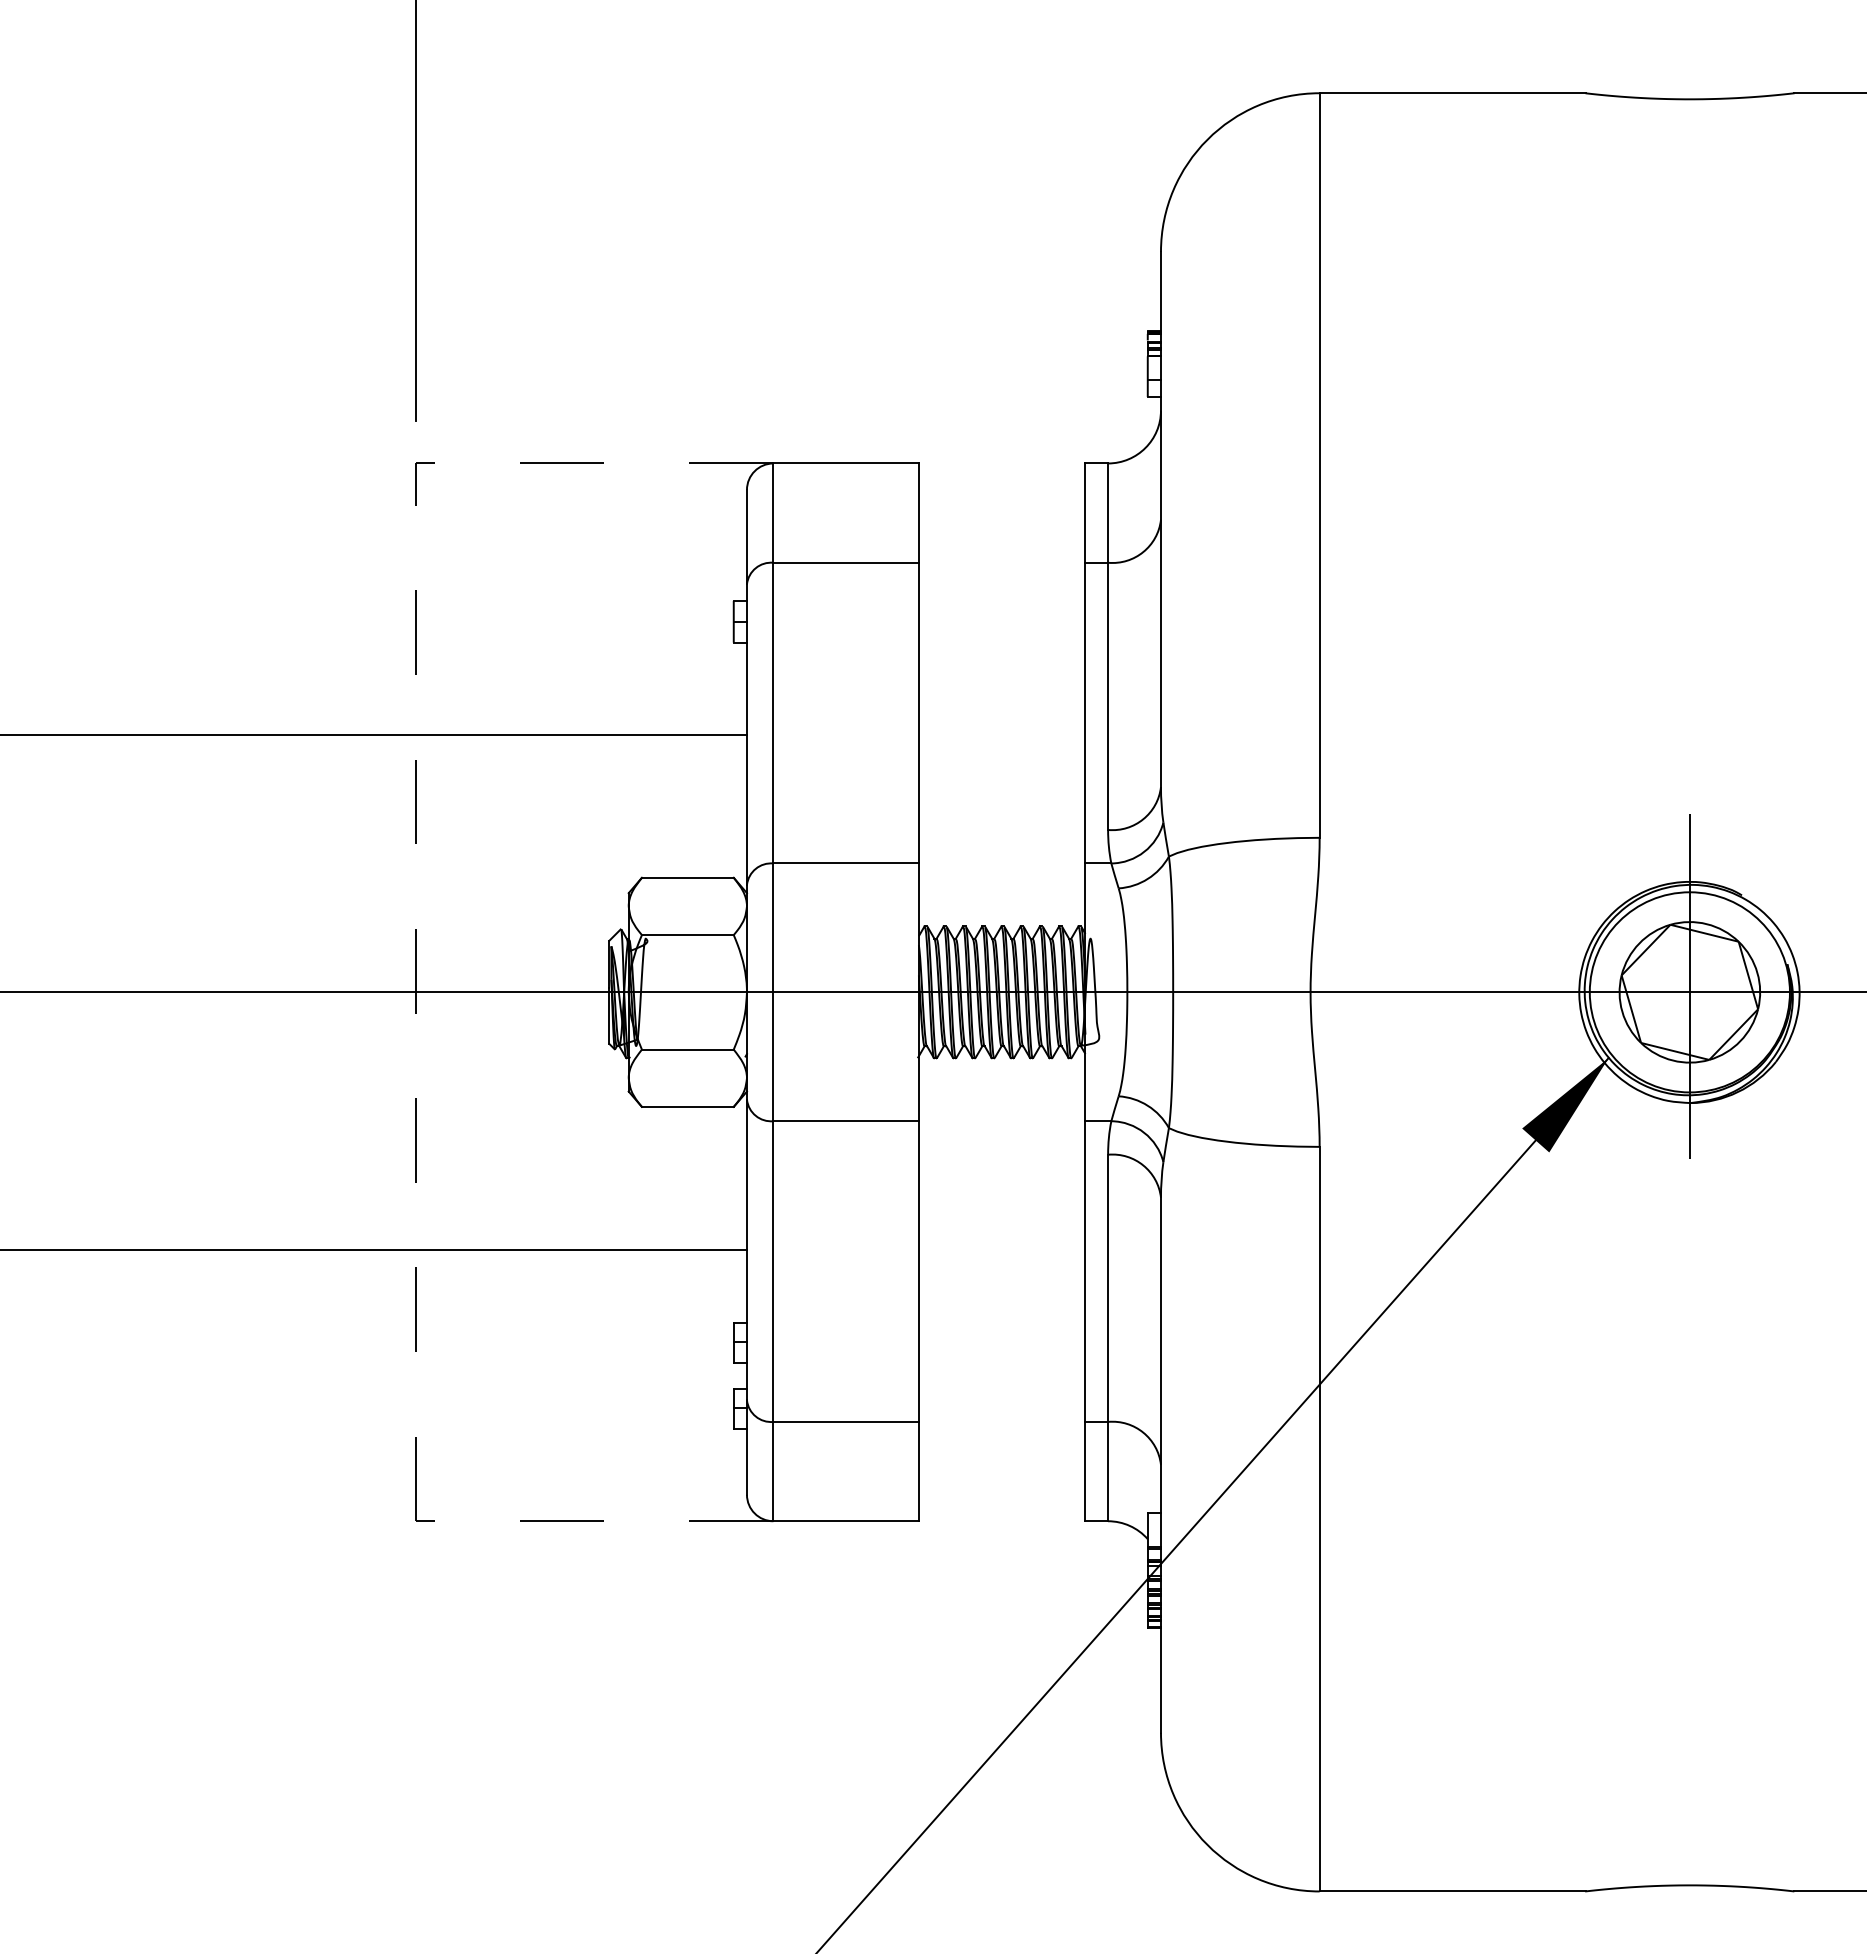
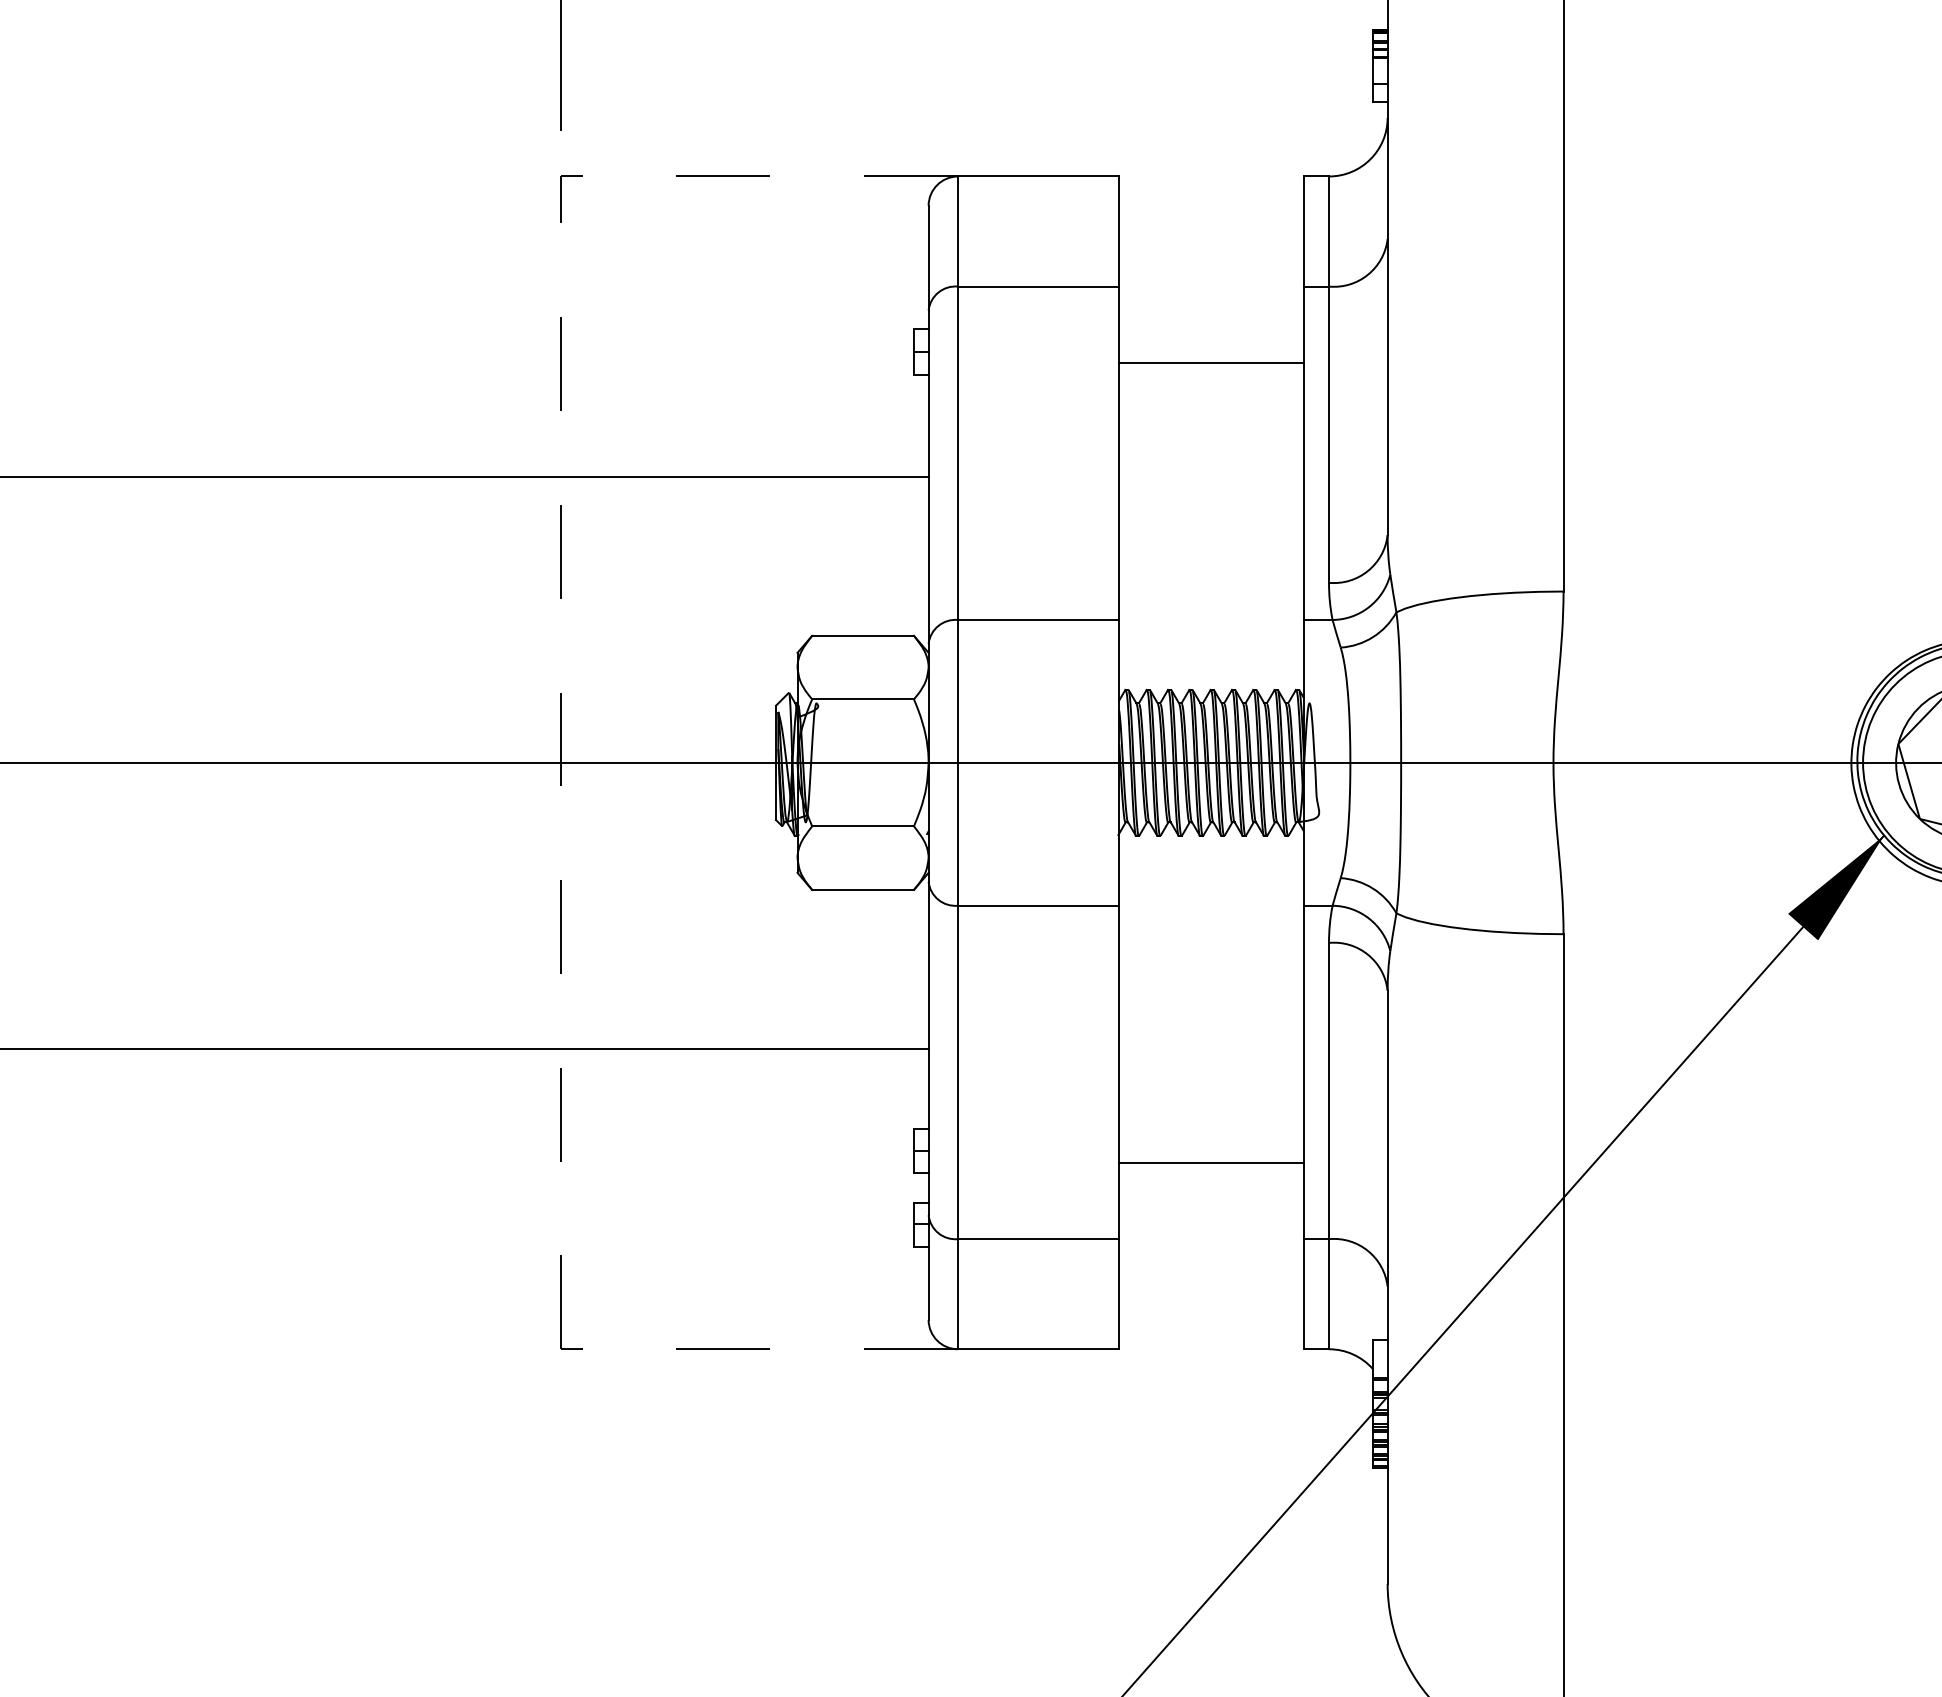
line: (1001, 631) -> (1210, 362), added
line: (1001, 1352) -> (1210, 1162), added

